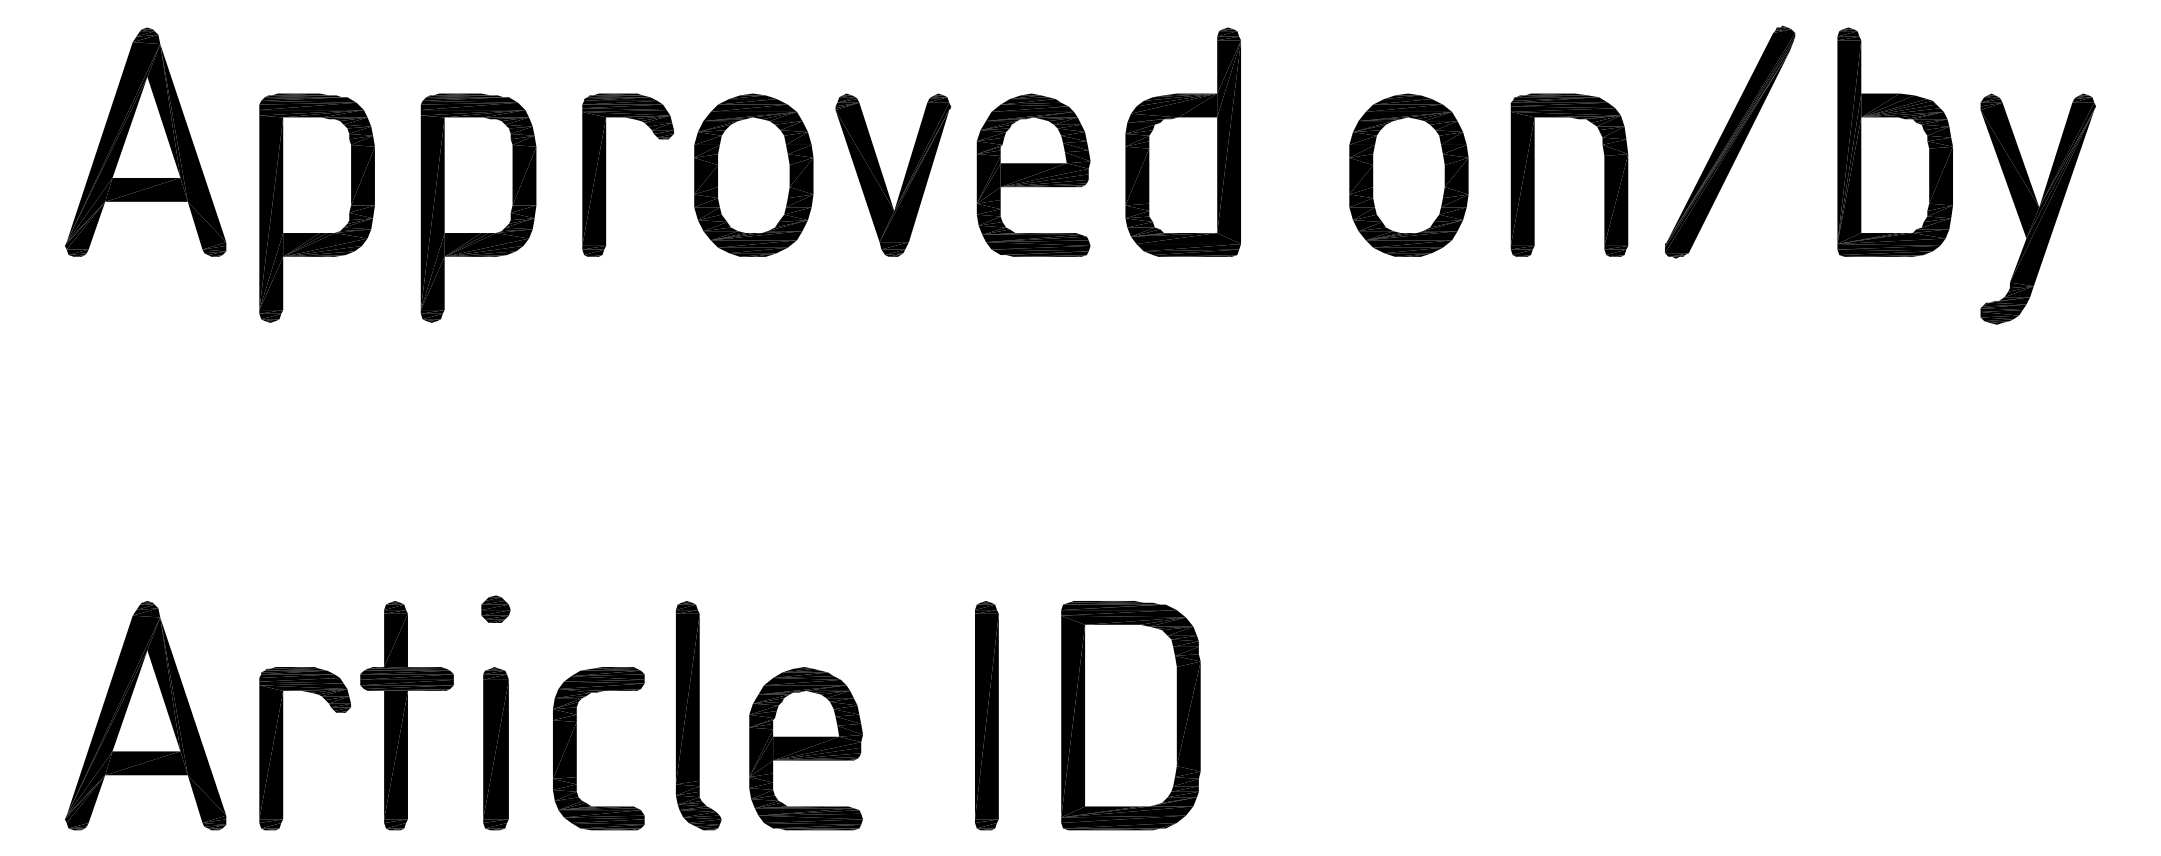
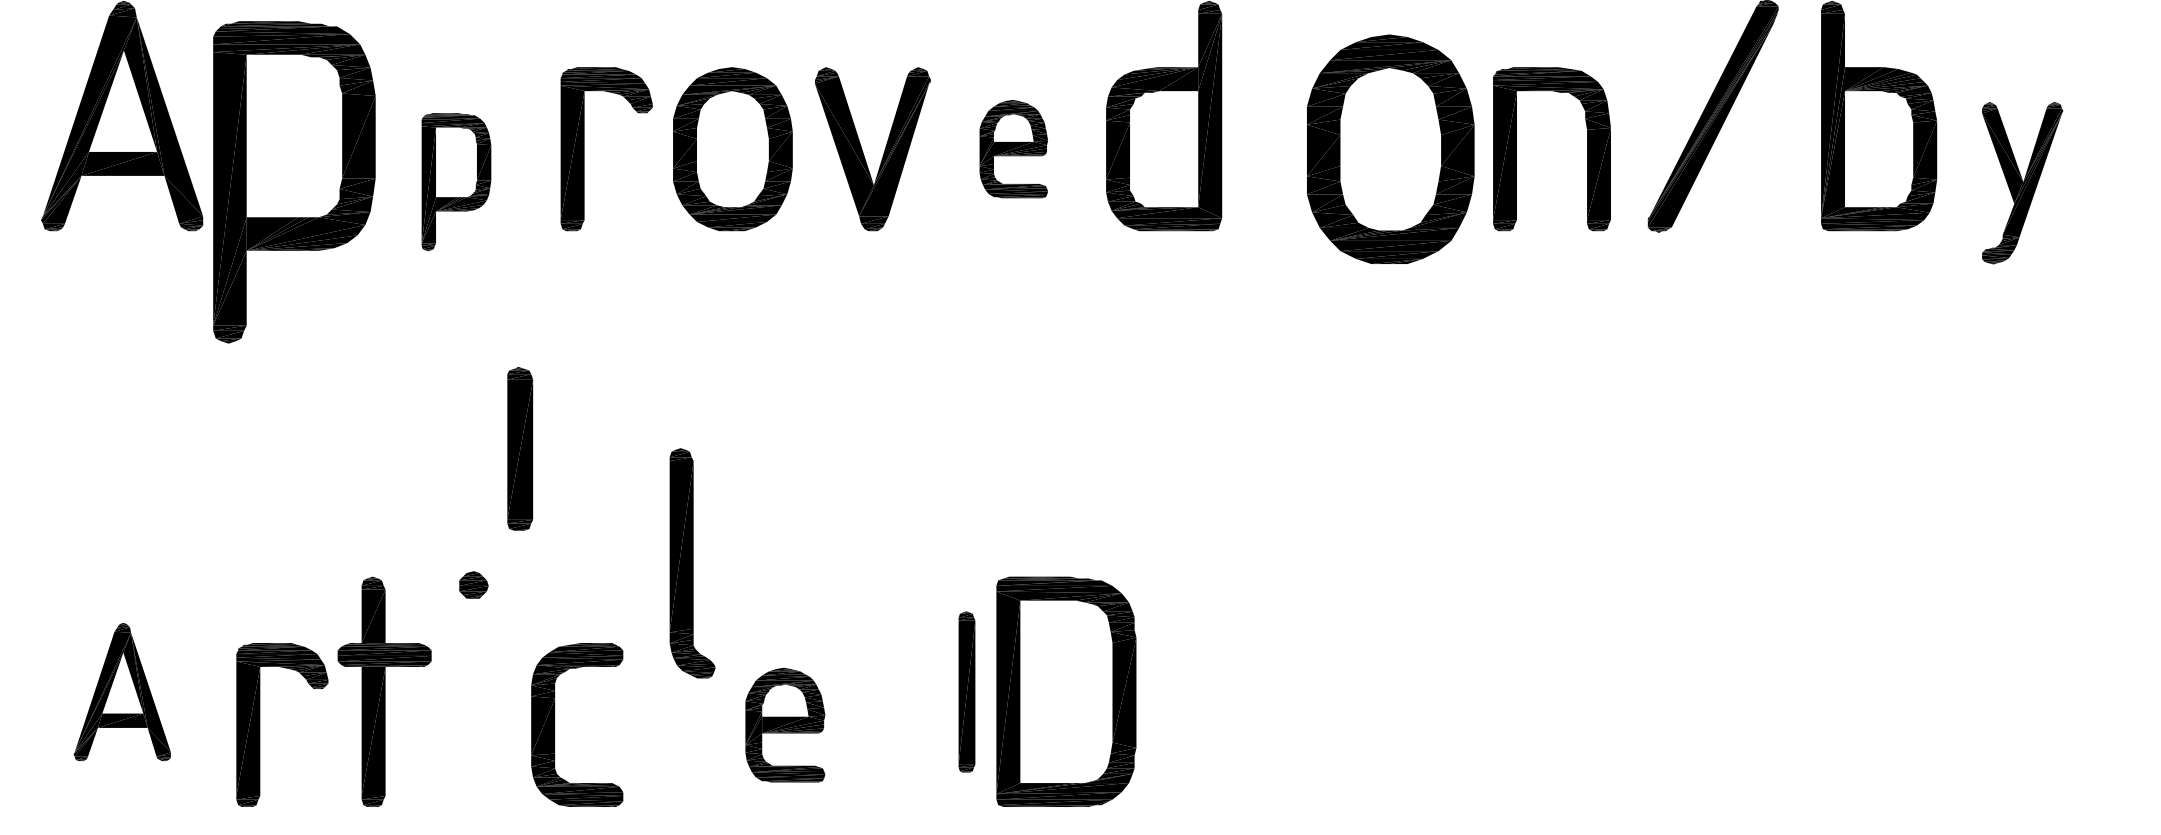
part: (1033, 174) -> (1013, 148), size x0.6
part: (1408, 174) -> (1390, 148), size x1.4
part: (316, 207) -> (293, 181), size x1.4
part: (478, 207) -> (456, 181), size x0.6
part: (2037, 208) -> (2021, 182), size x0.7
part: (145, 715) -> (122, 691), size x0.6
part: (698, 715) -> (692, 563), moved
part: (986, 715) -> (966, 691), size x0.7
part: (1130, 715) -> (1065, 691), moved
part: (495, 748) -> (519, 448), moved
part: (805, 748) -> (784, 724), size x0.7

